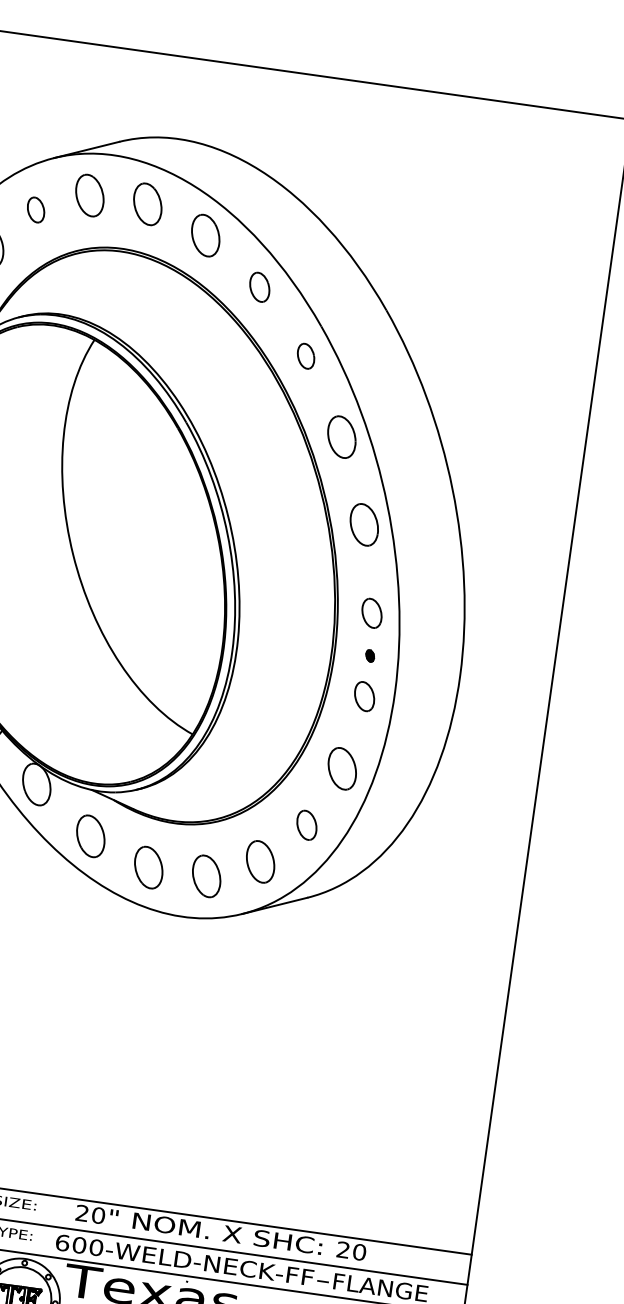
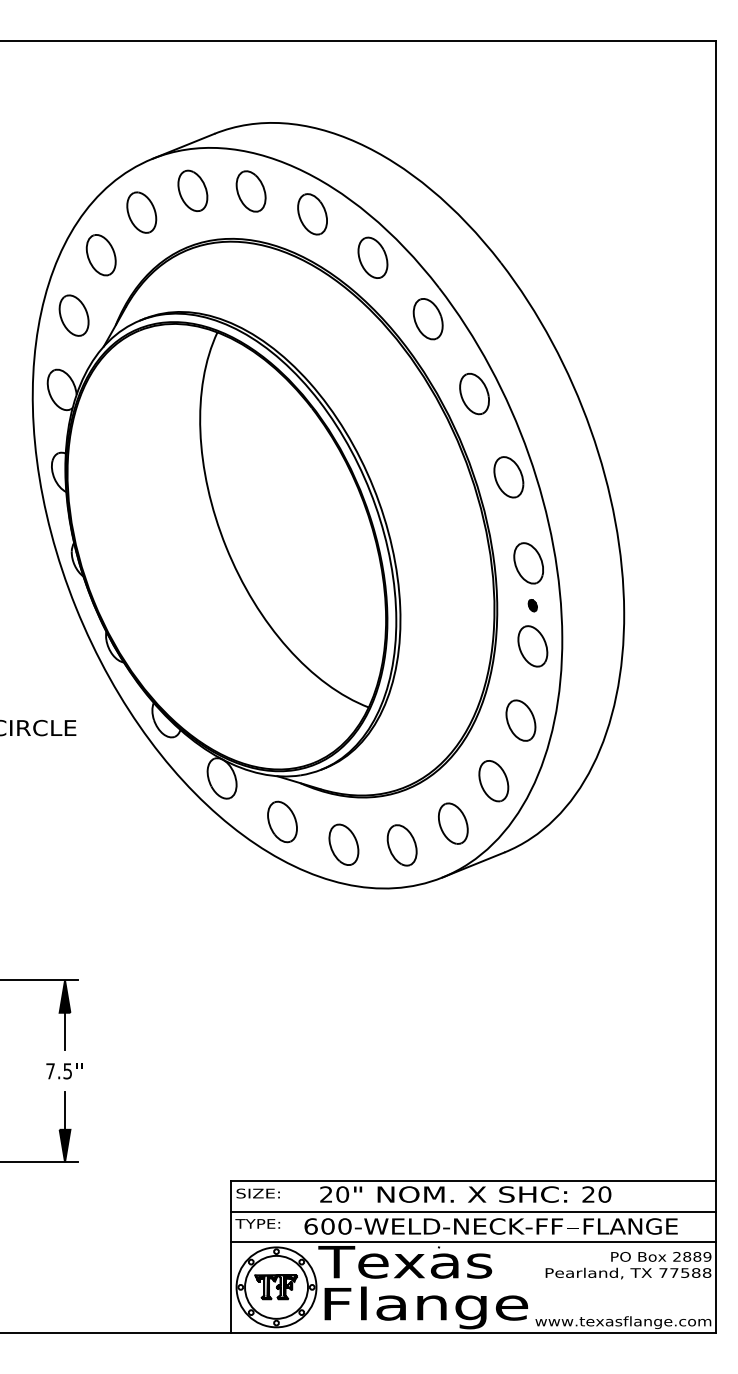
part: (35, 209) -> (141, 212), size x1.67
part: (259, 287) -> (372, 257), size x1.43
part: (305, 356) -> (427, 319), size x1.67
part: (371, 613) -> (528, 563), size x1.43
part: (364, 696) -> (532, 646), size x1.43
part: (306, 825) -> (493, 781), size x1.43

